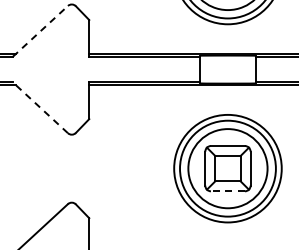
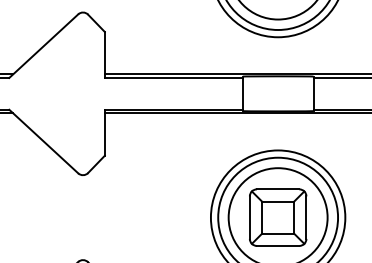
line: (40, 31) -> (43, 46), dashed -> solid
line: (40, 107) -> (43, 141), dashed -> solid
line: (227, 191) -> (277, 246), dashed -> solid

